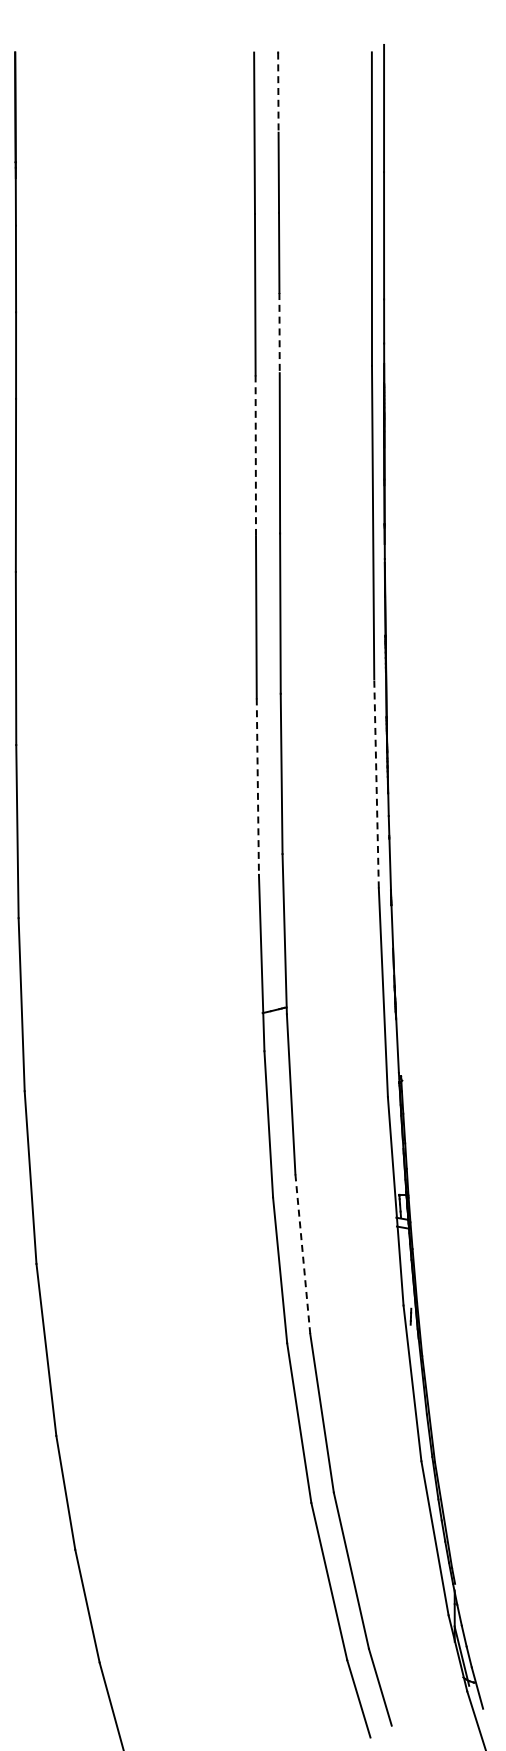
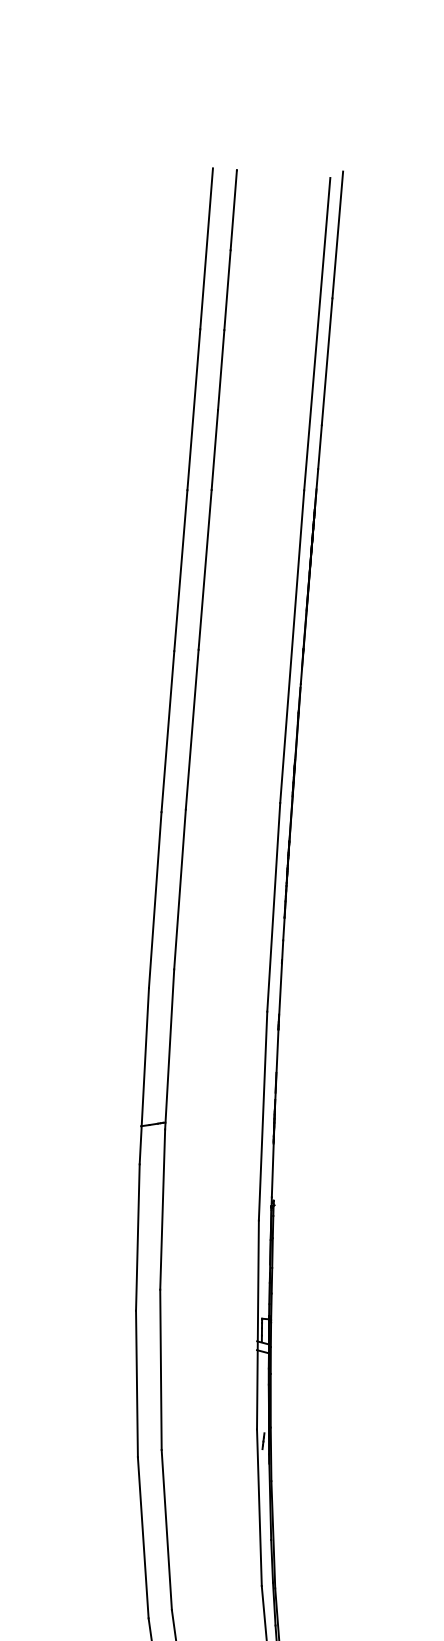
line: (278, 93) -> (233, 211), dashed -> solid
line: (279, 333) -> (214, 450), dashed -> solid
line: (255, 456) -> (180, 570), dashed -> solid
line: (376, 783) -> (273, 906), dashed -> solid
line: (257, 787) -> (154, 900), dashed -> solid
line: (302, 1254) -> (160, 1370), dashed -> solid

